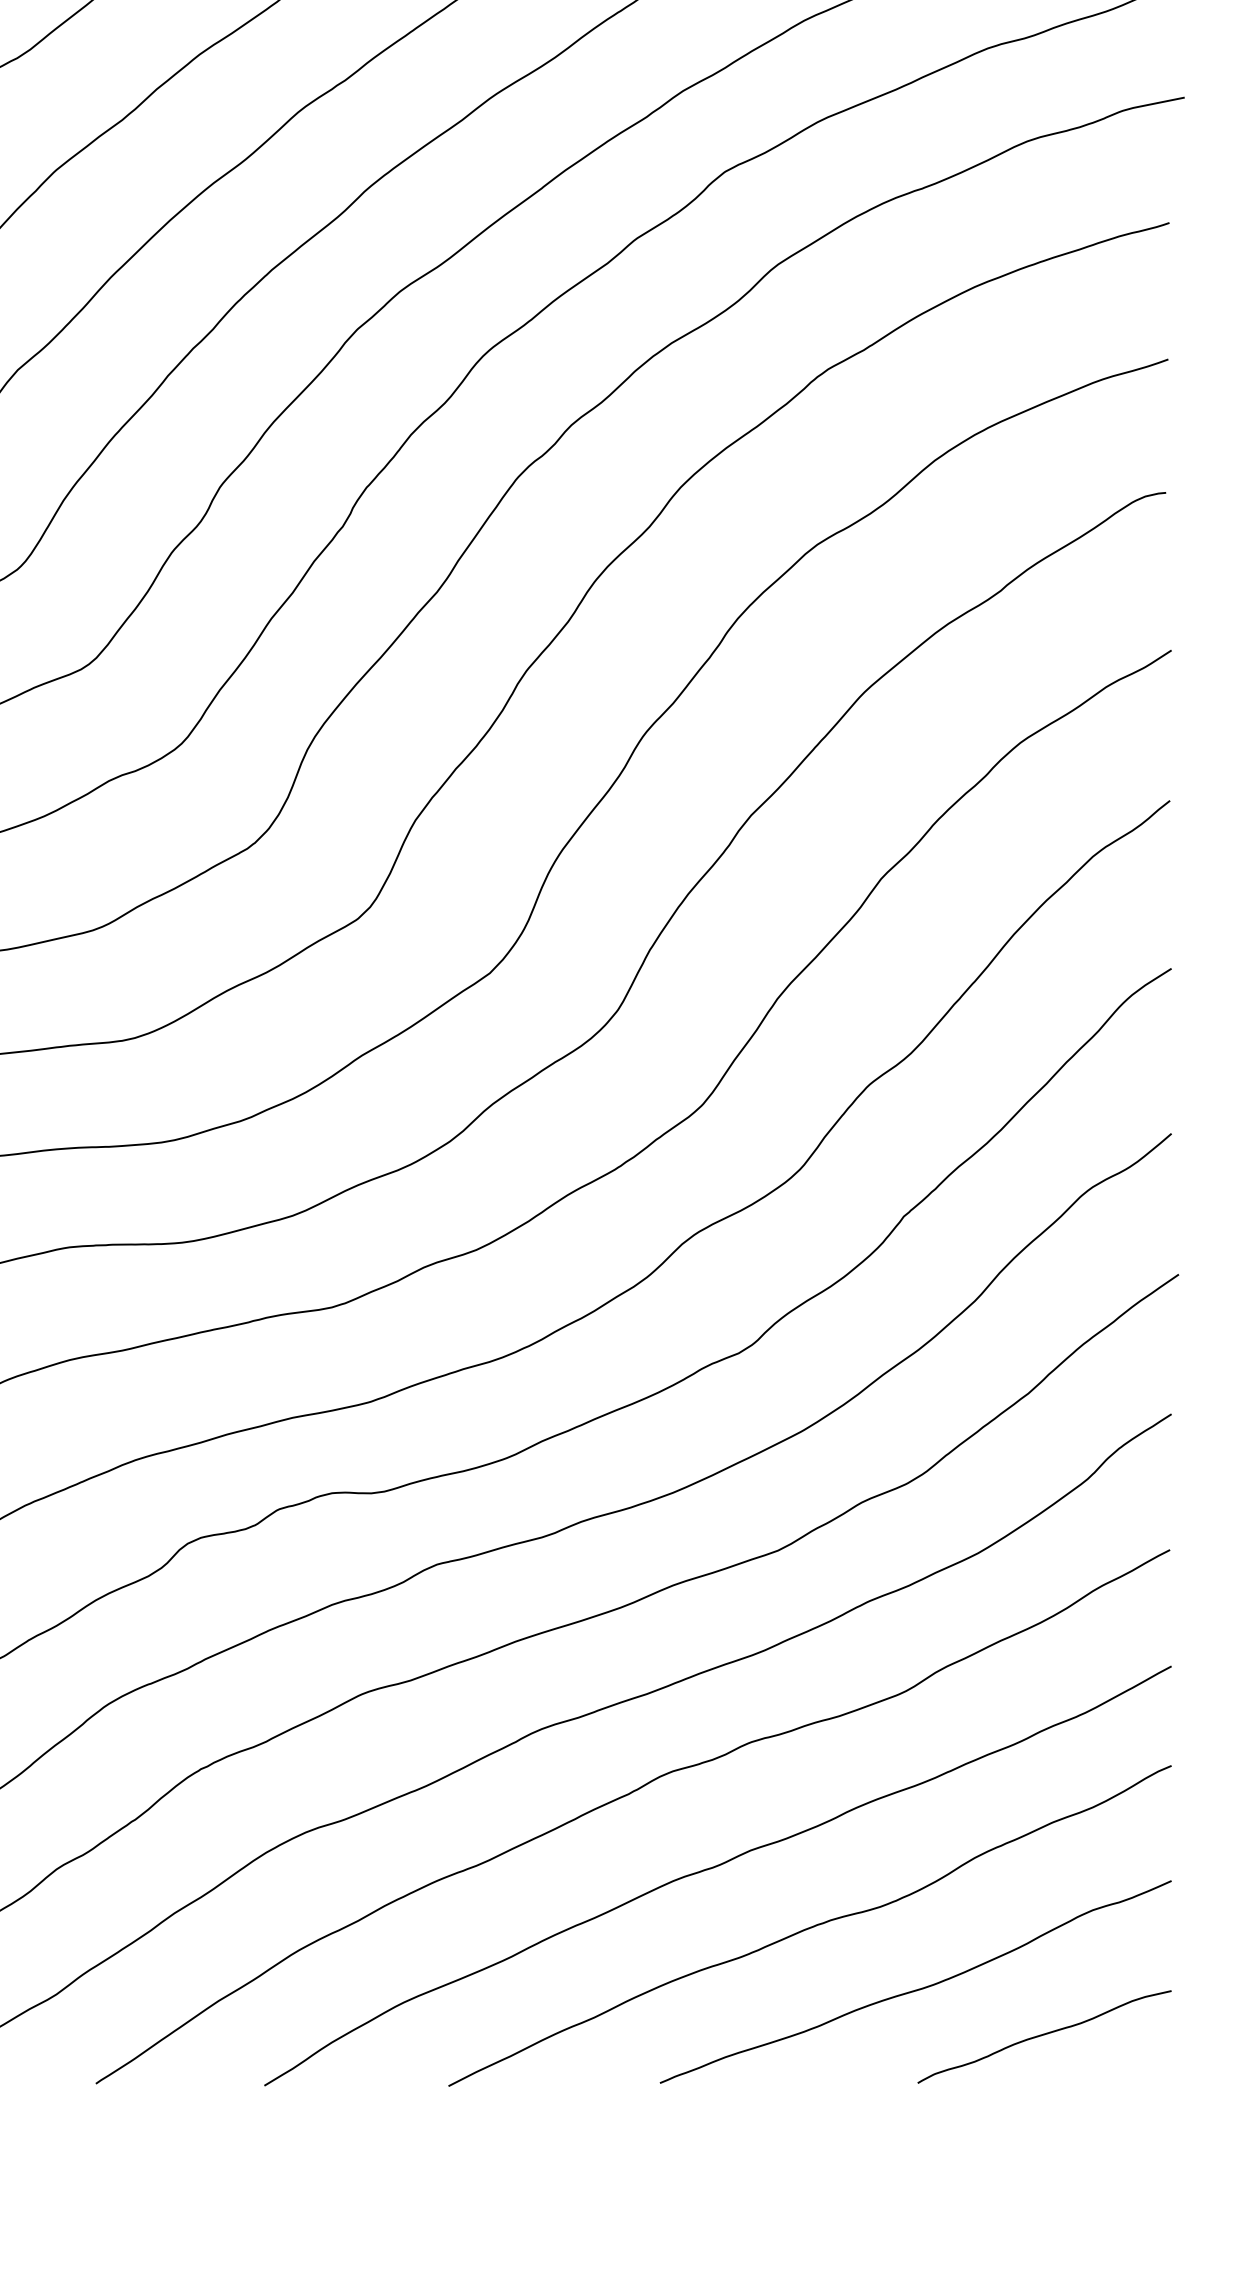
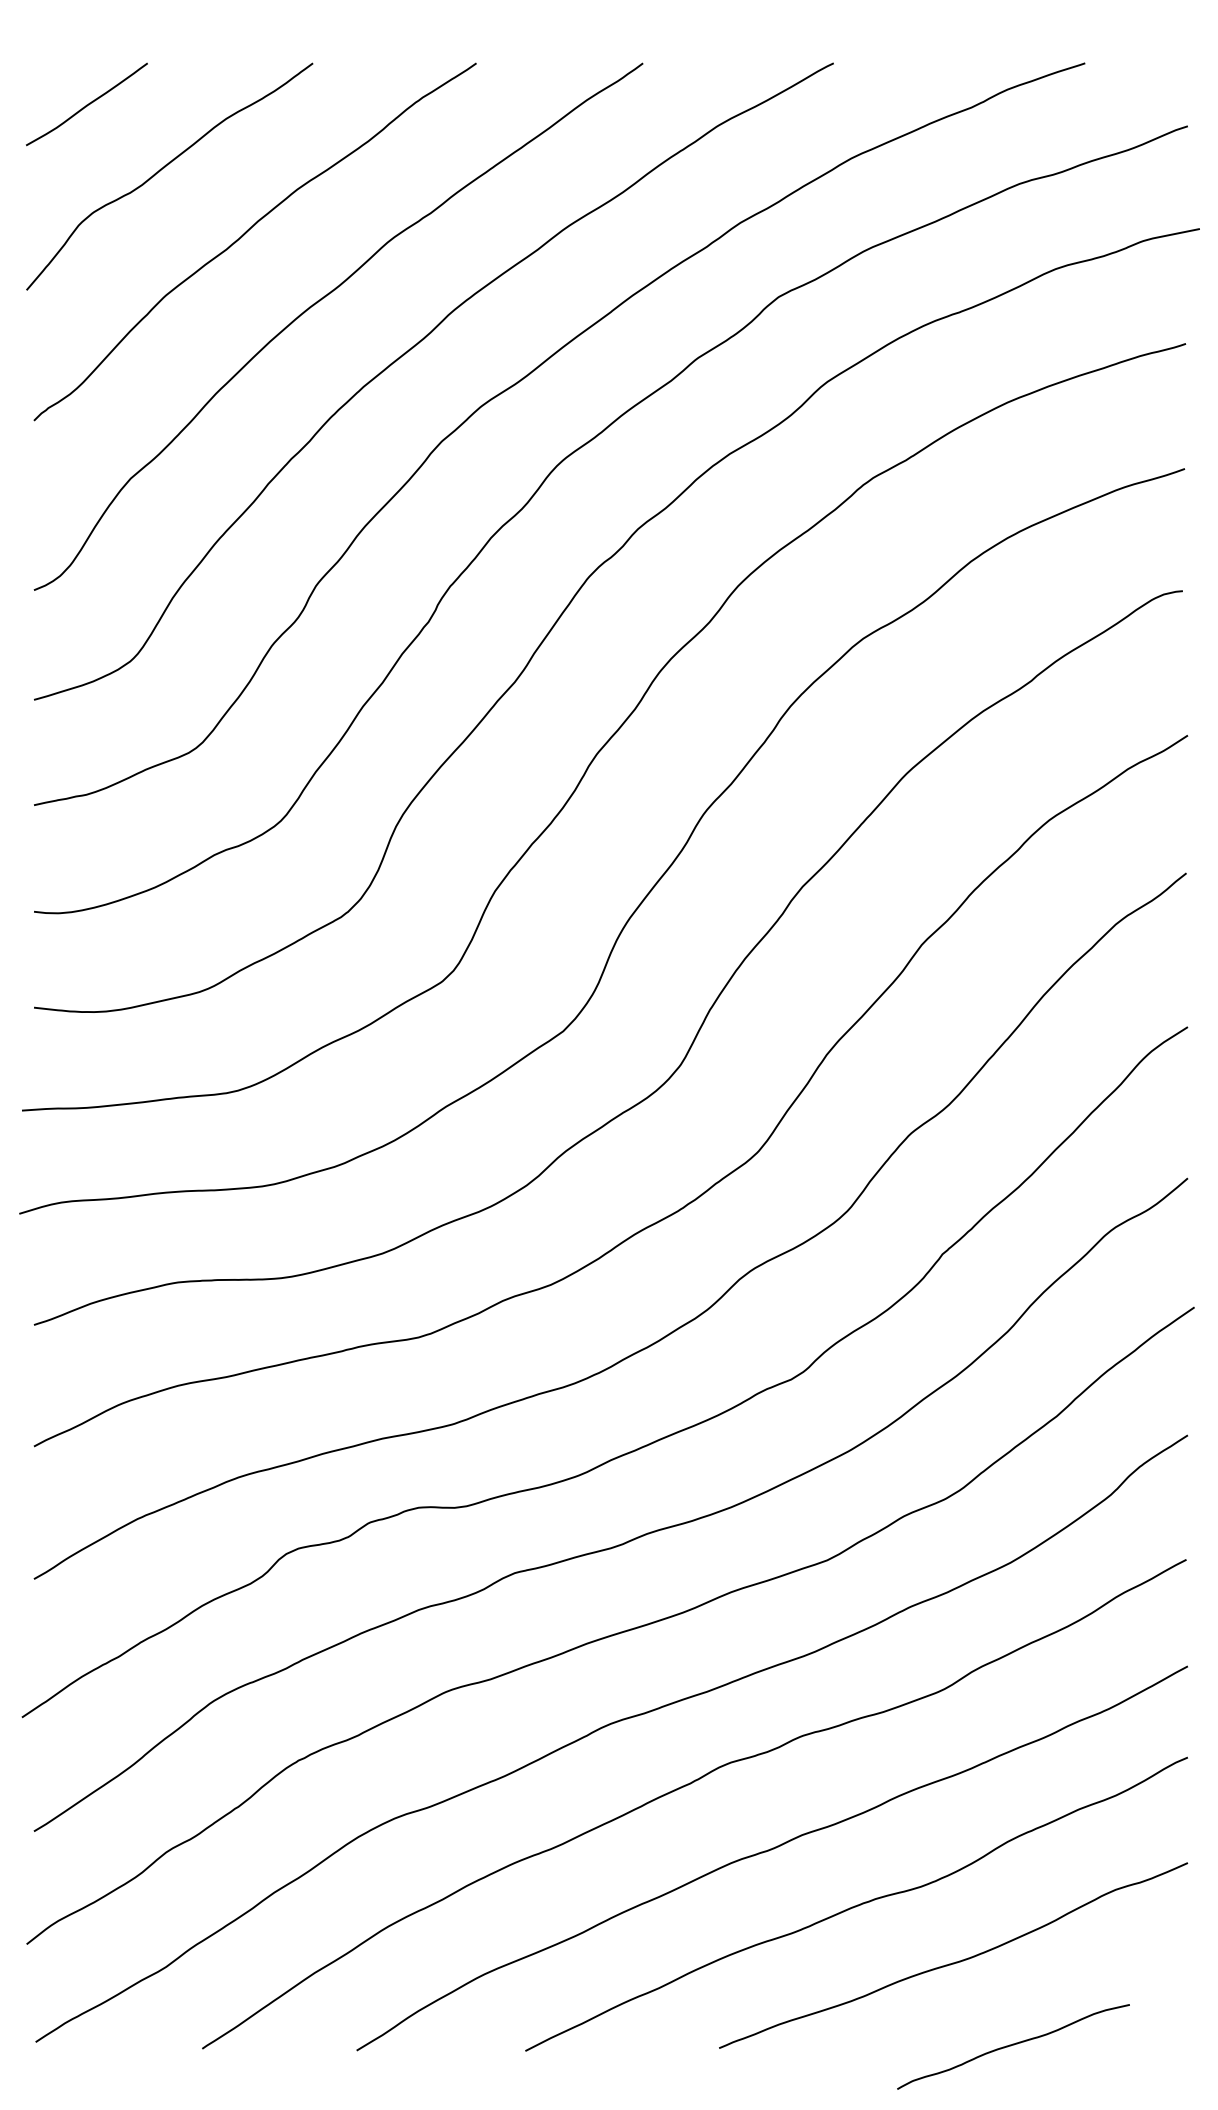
curve: (1044, 2035) -> (1013, 2045), moved

